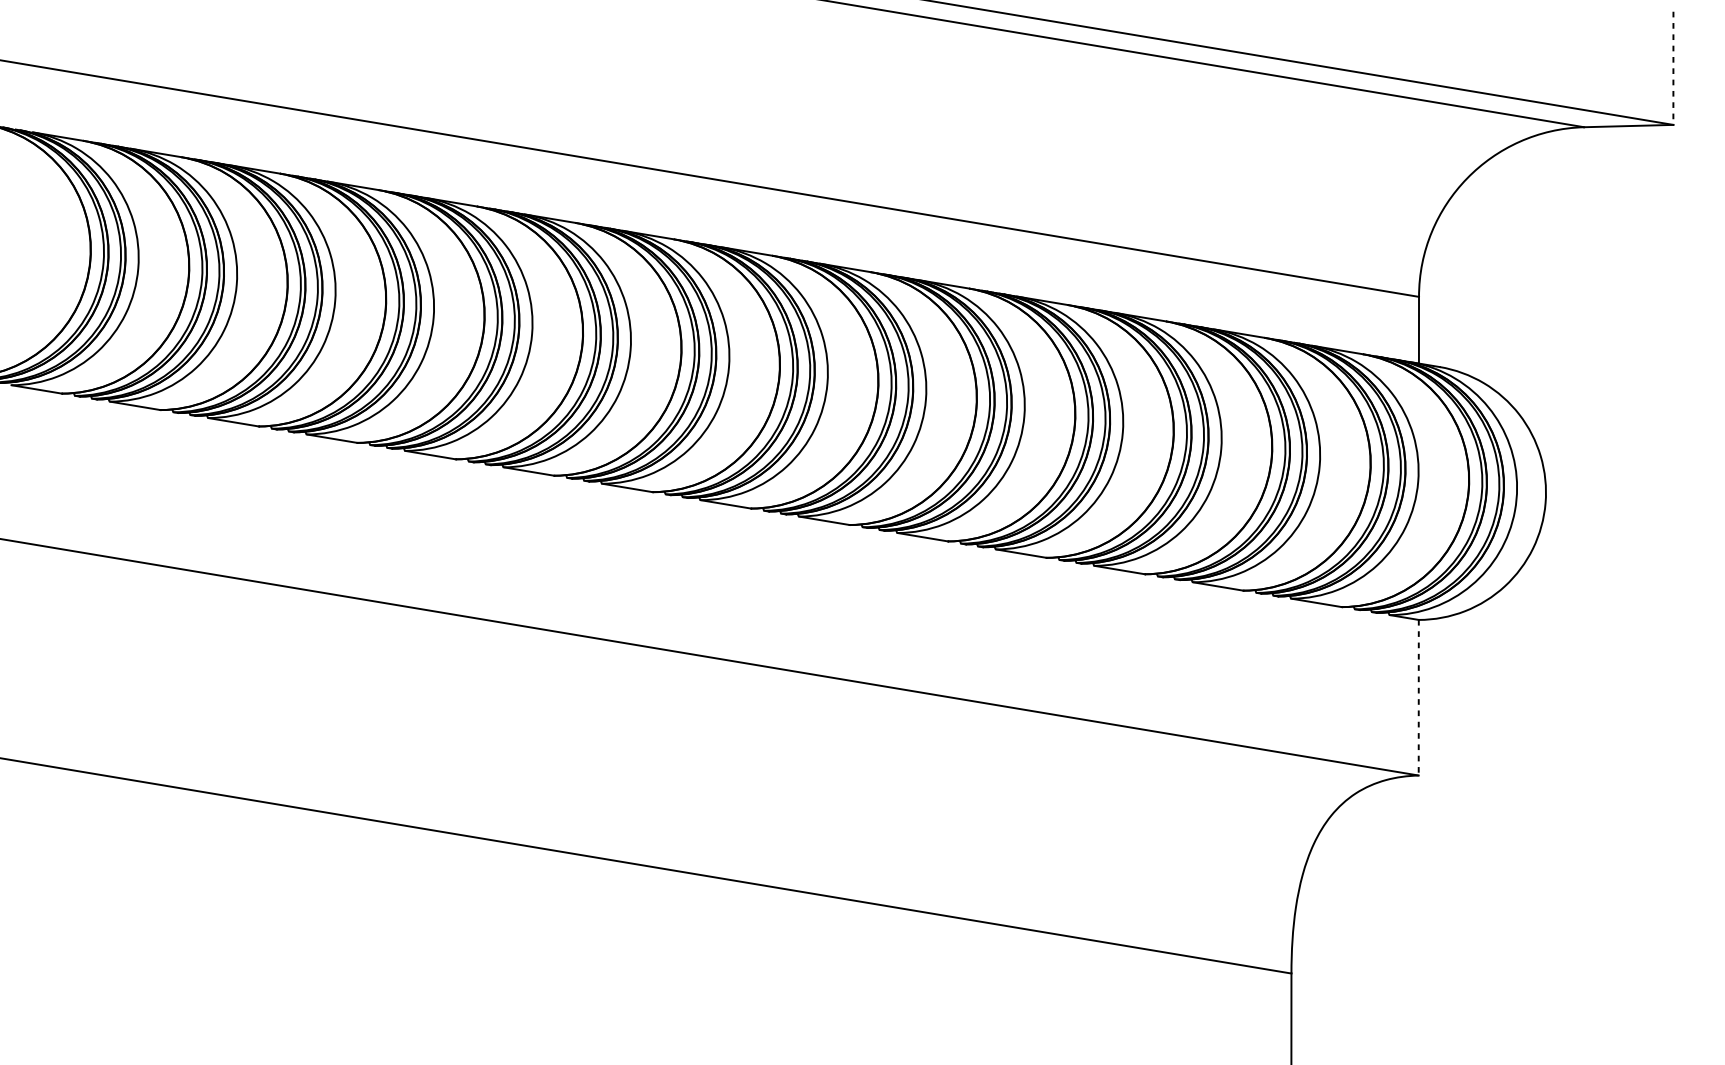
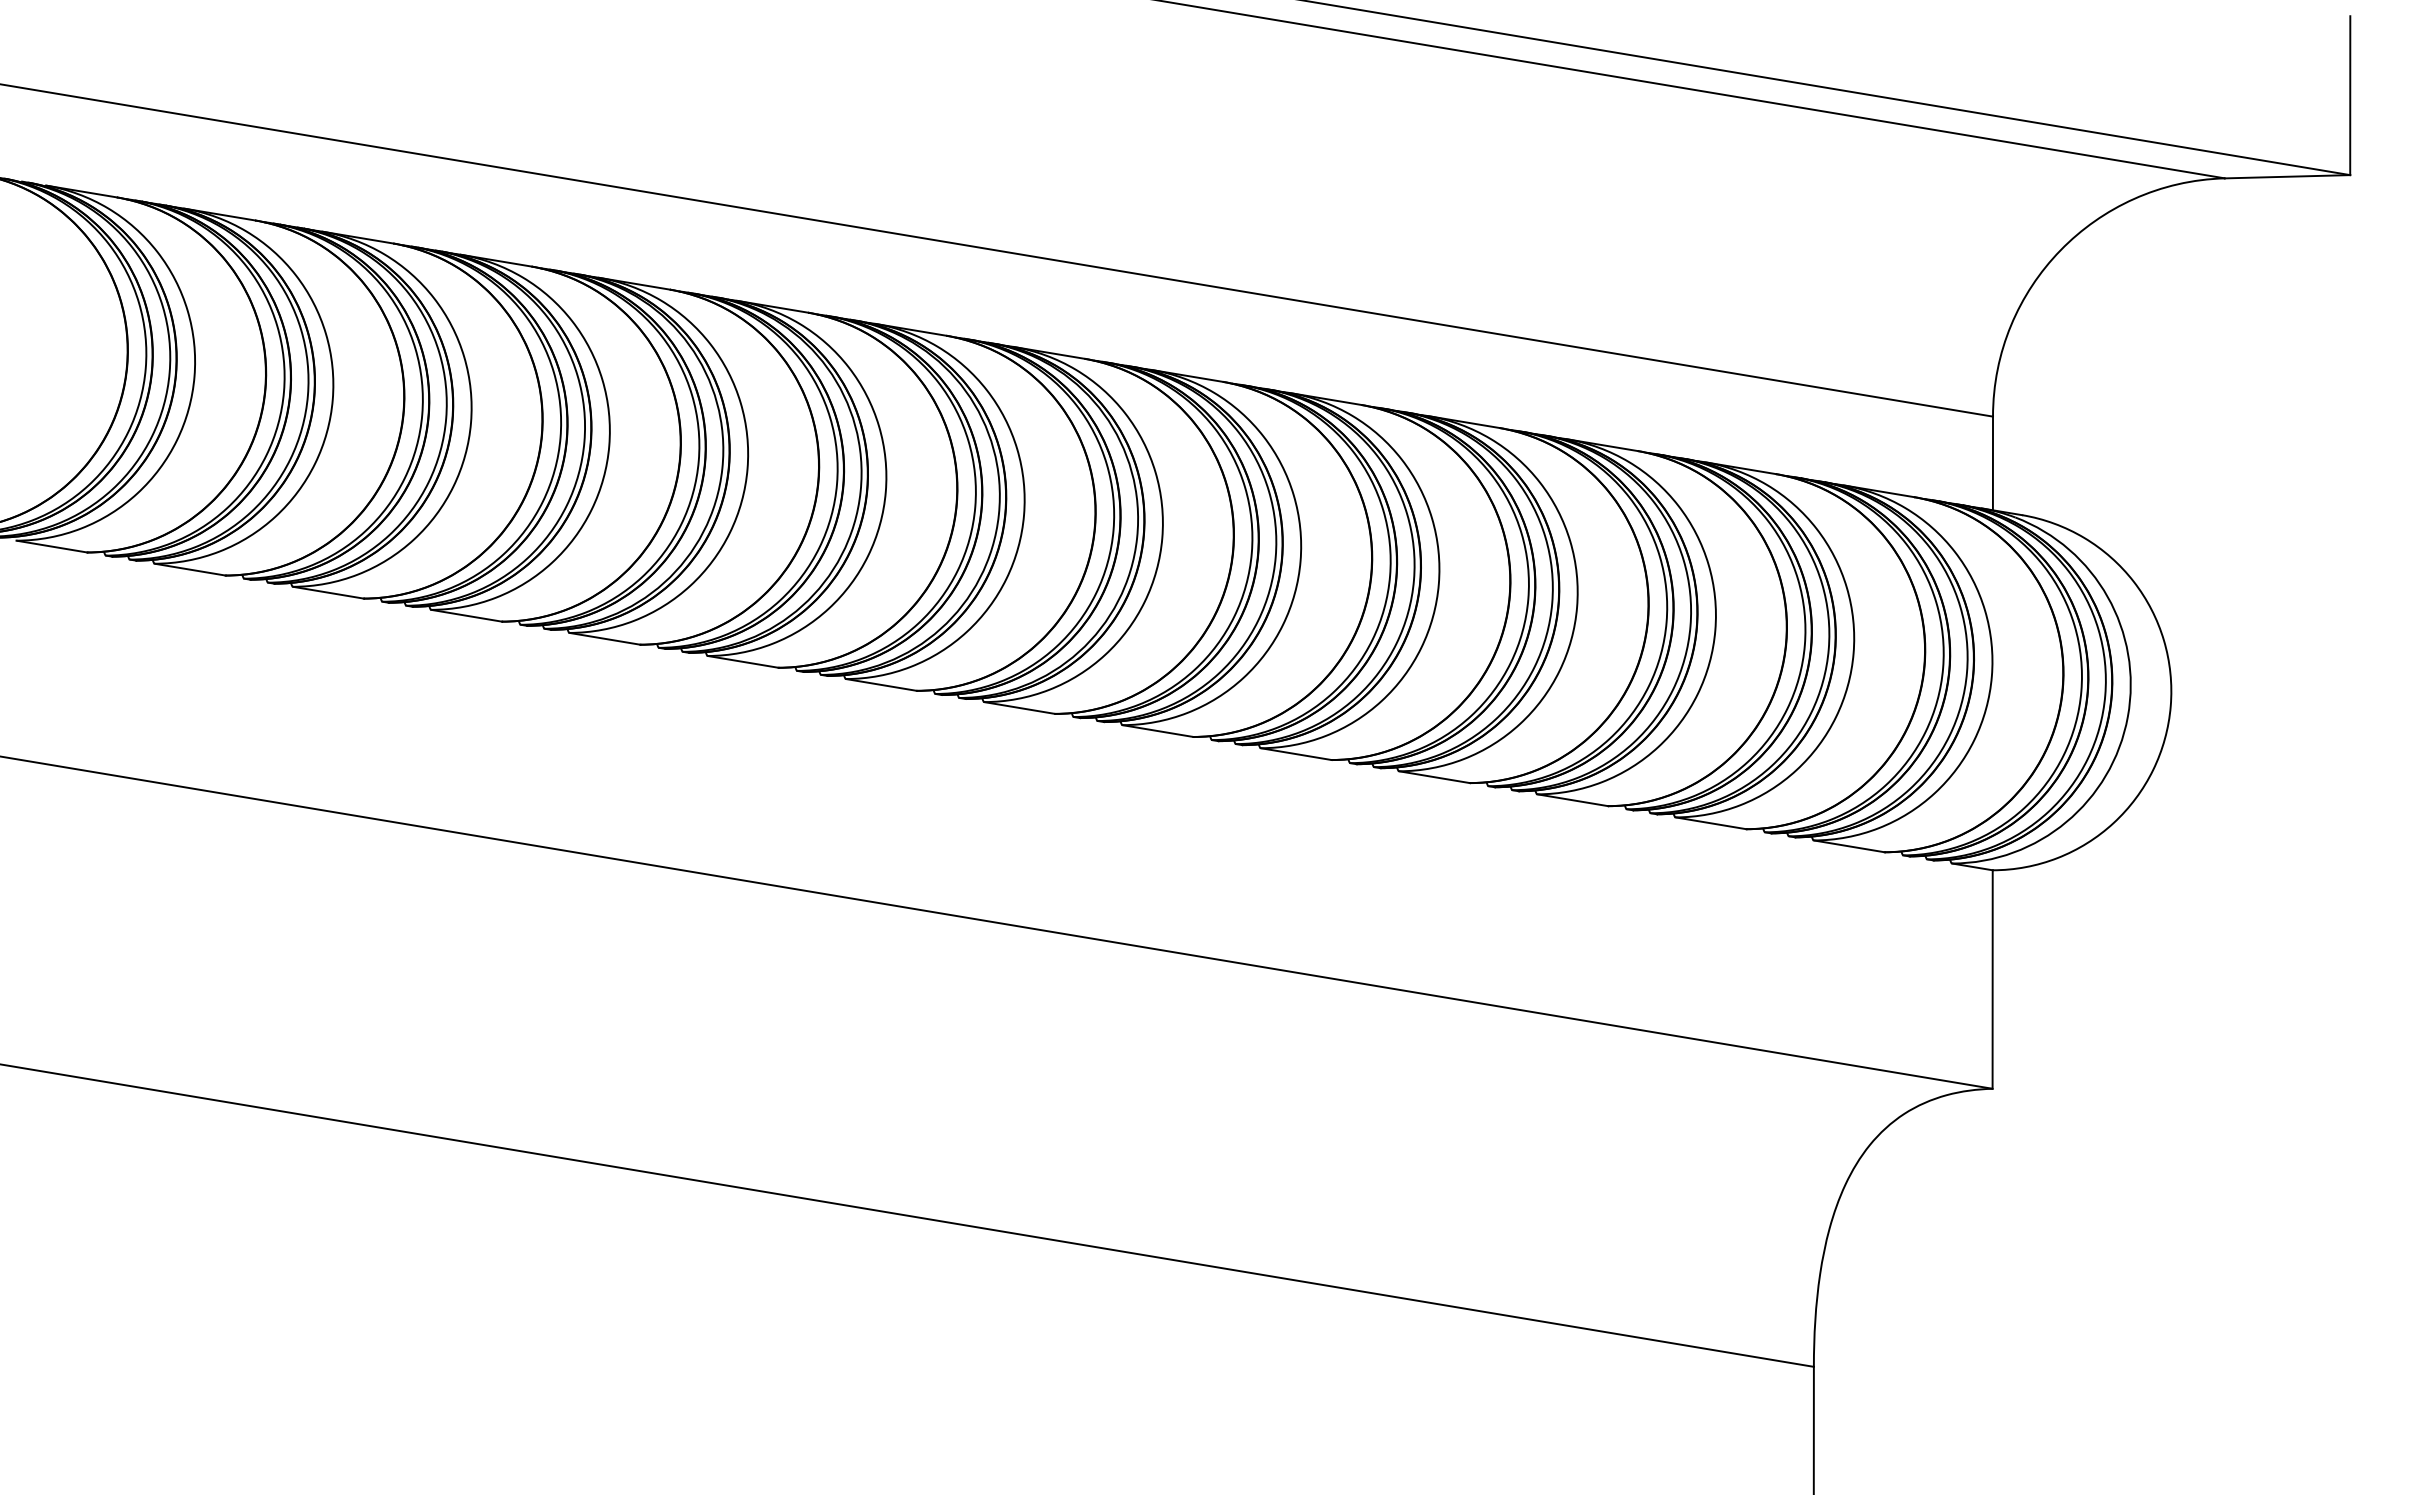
line: (1673, 68) -> (2350, 96), dashed -> solid
line: (1418, 698) -> (1992, 980), dashed -> solid

